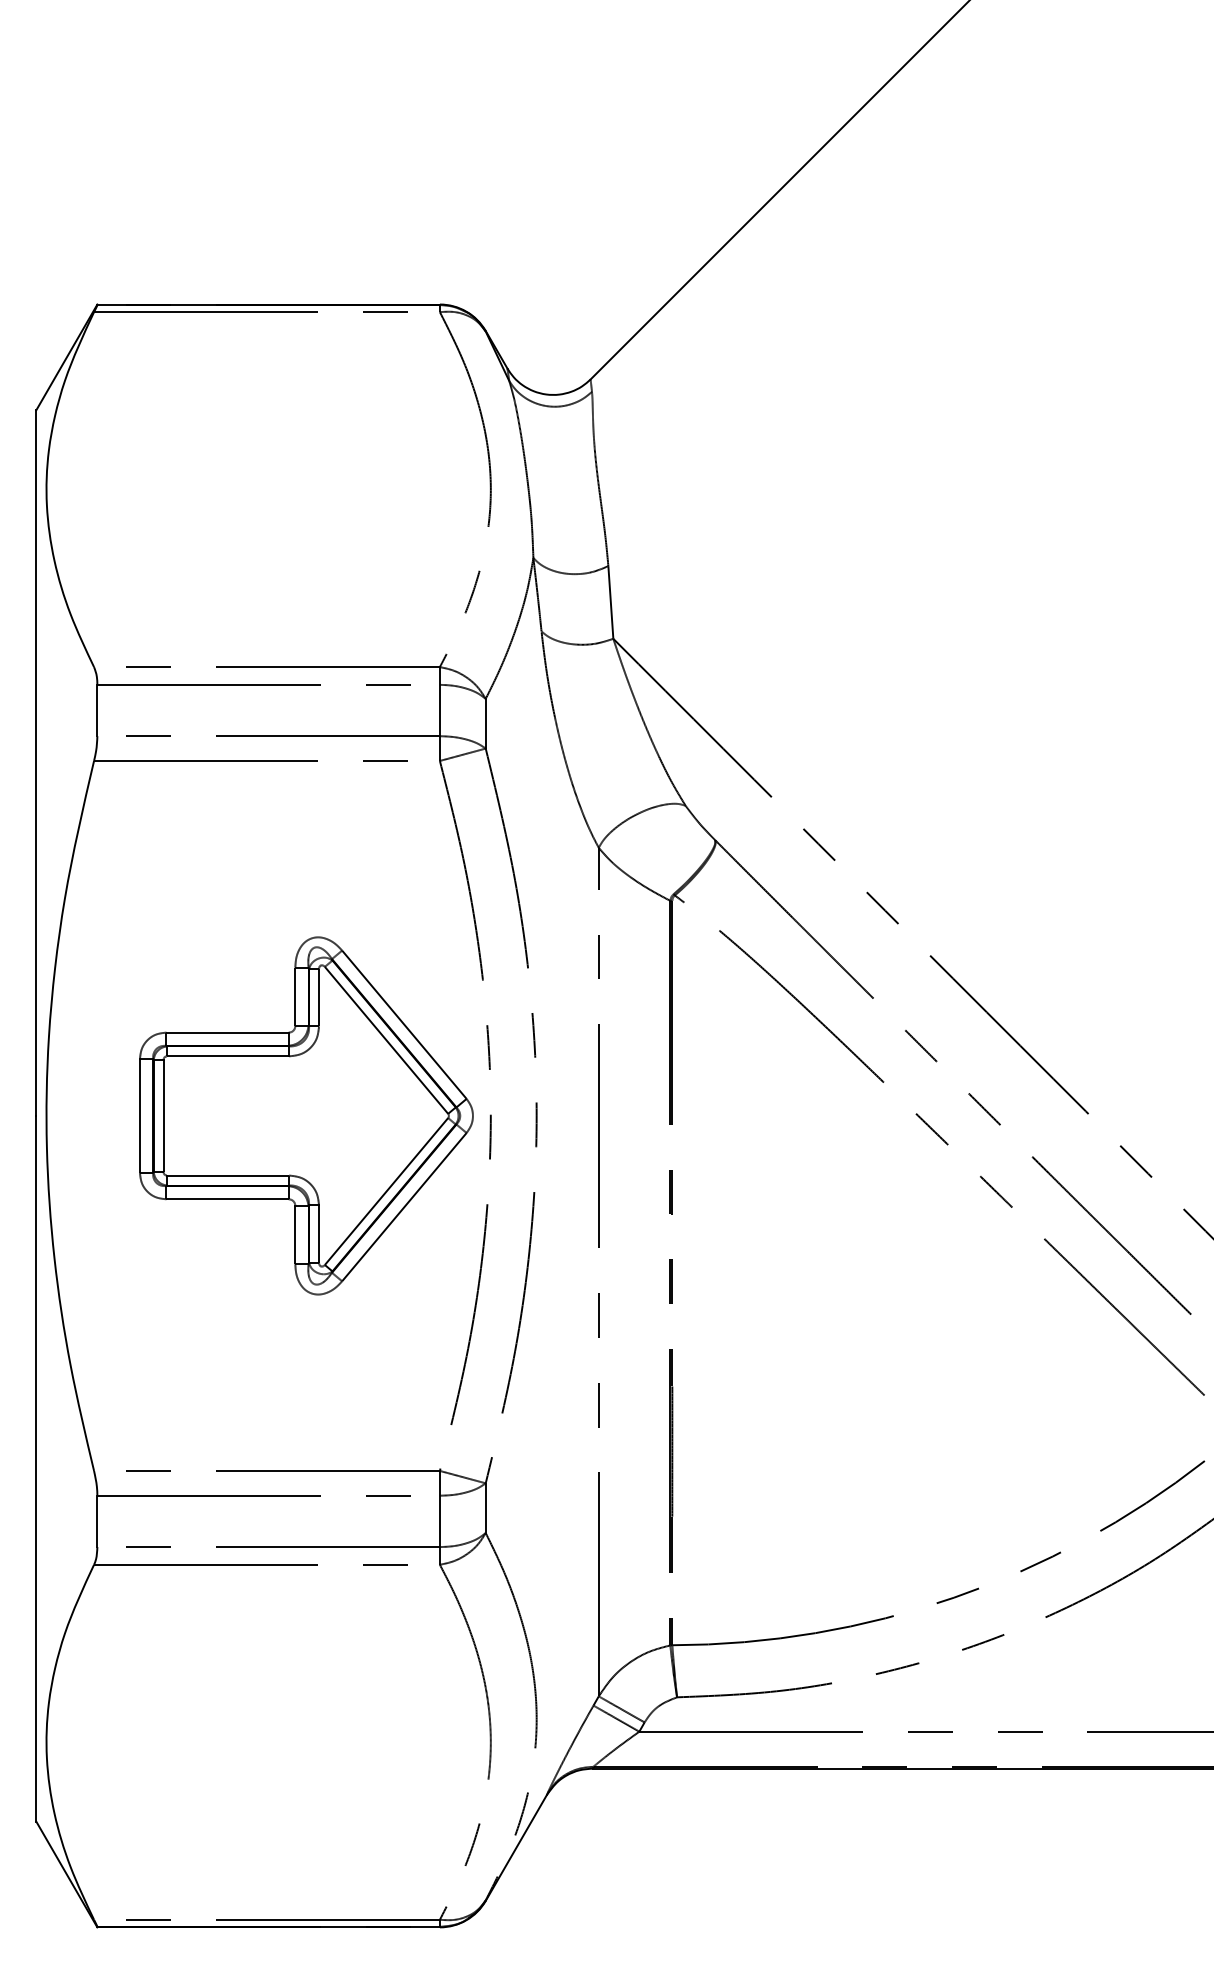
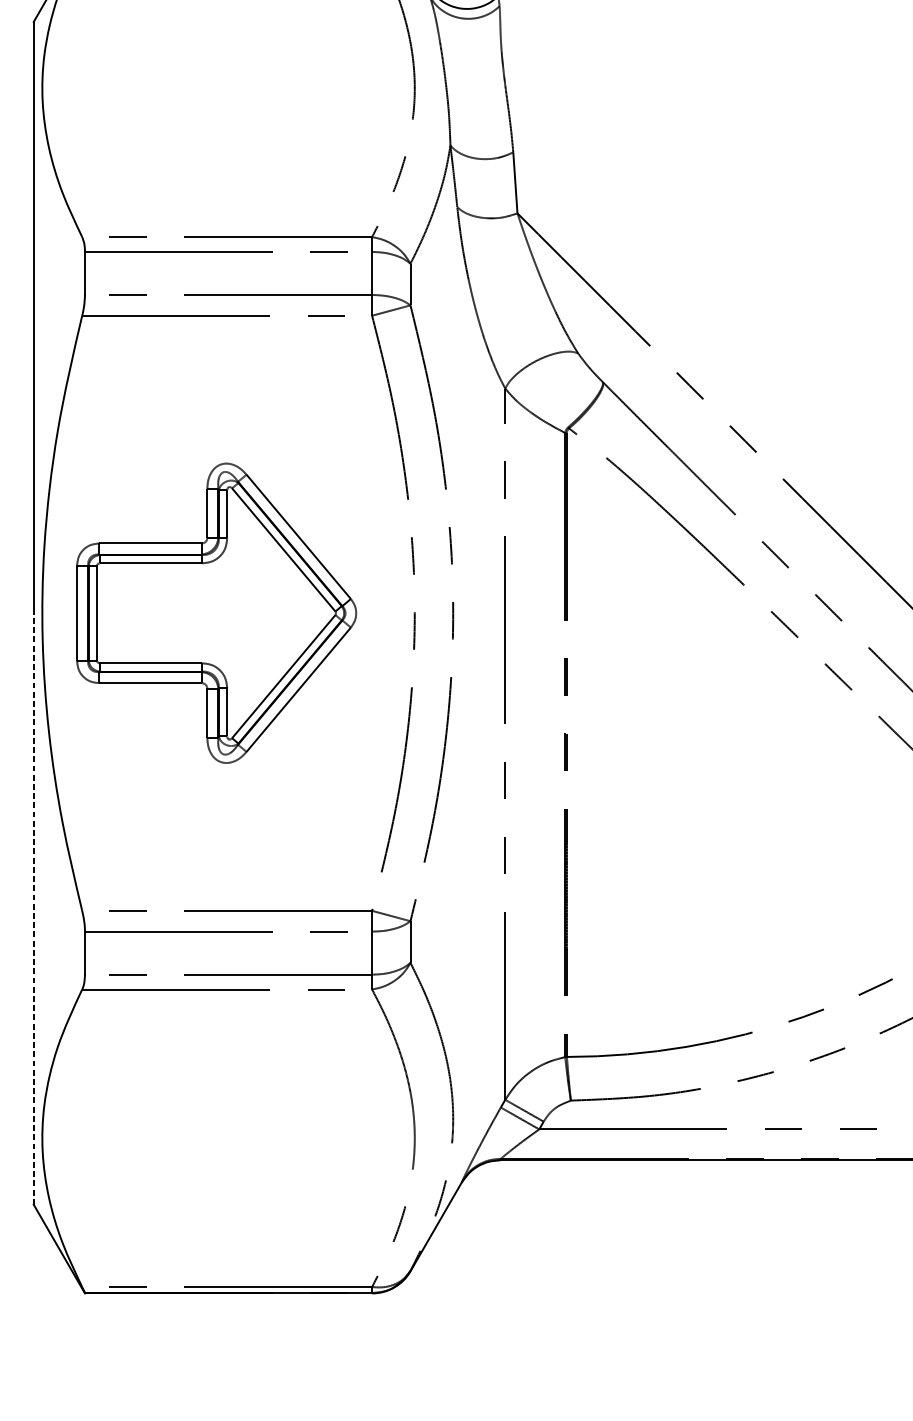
part: (306, 1115) -> (216, 612), moved
line: (36, 1468) -> (33, 908), solid -> dashed

